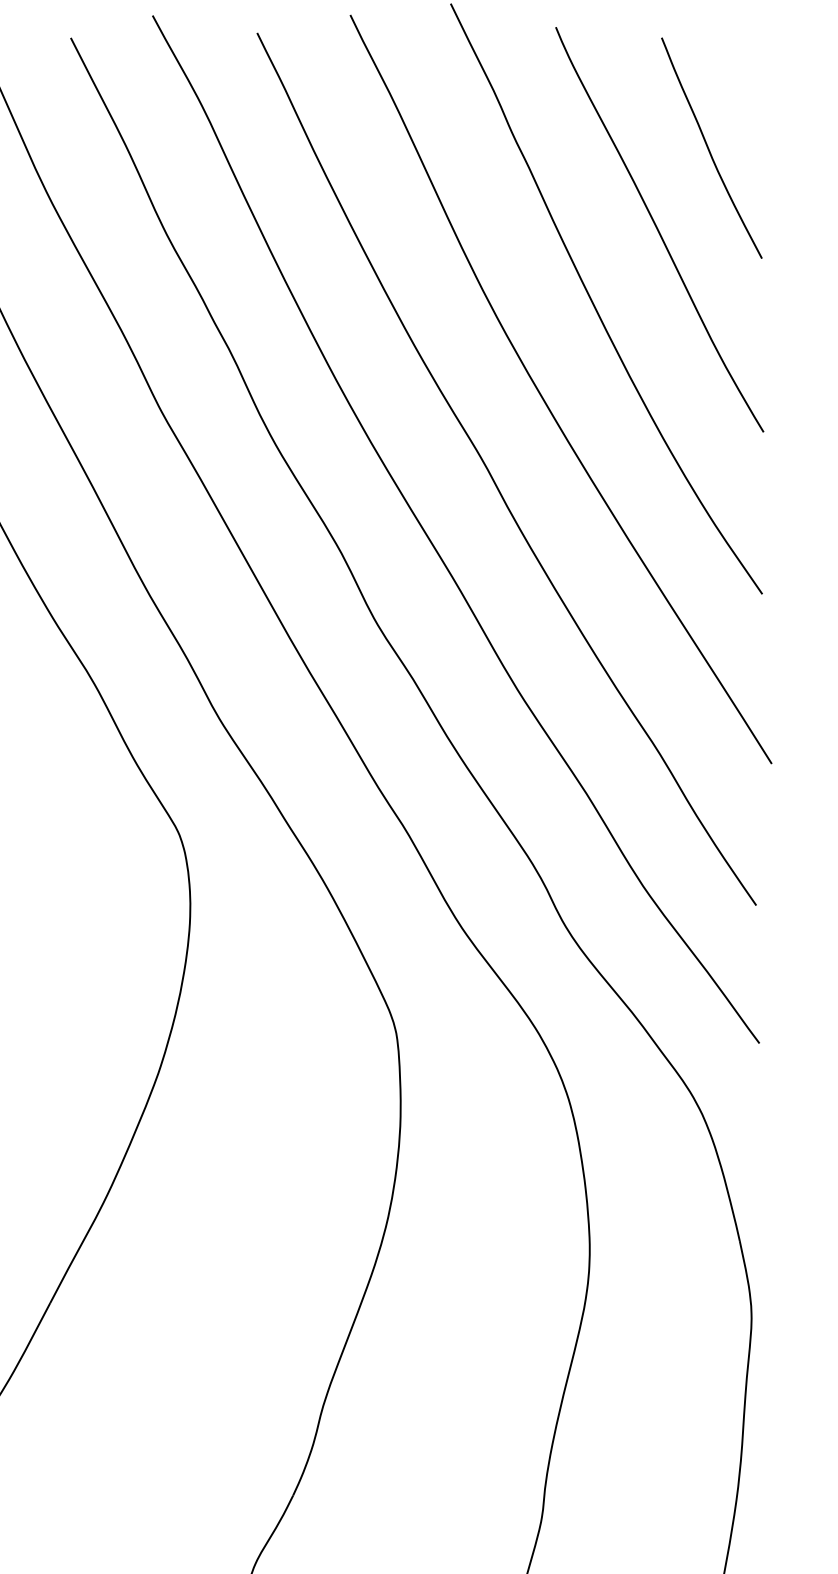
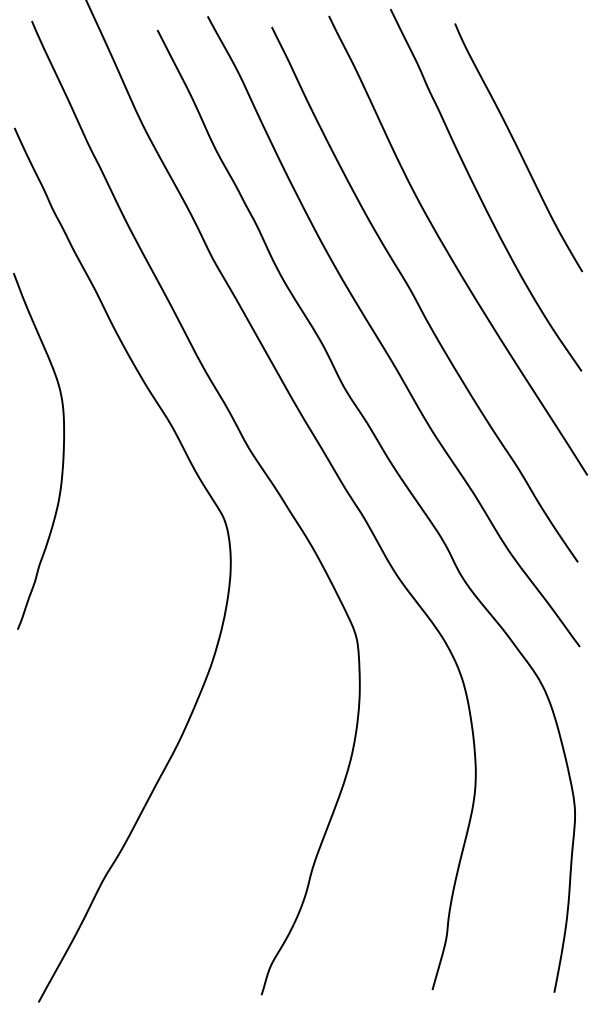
curve: (709, 147) -> (549, 97), removed

